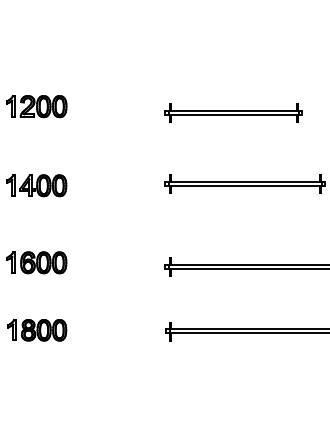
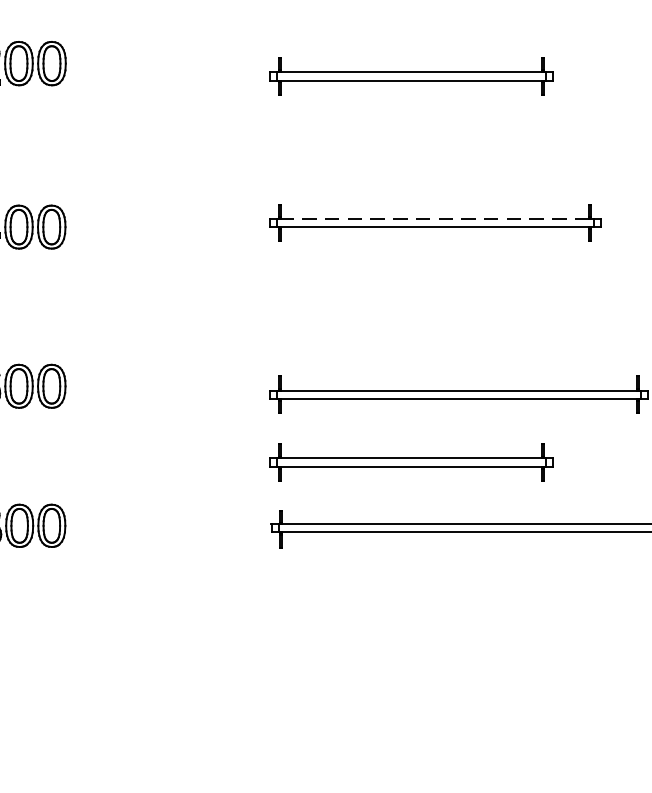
line: (245, 181) -> (435, 218), solid -> dashed
part: (233, 299) -> (411, 462), added

